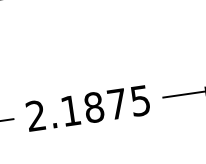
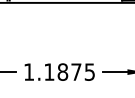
text: (34, 114) -> (28, 71), 2.1875 -> 1.1875

